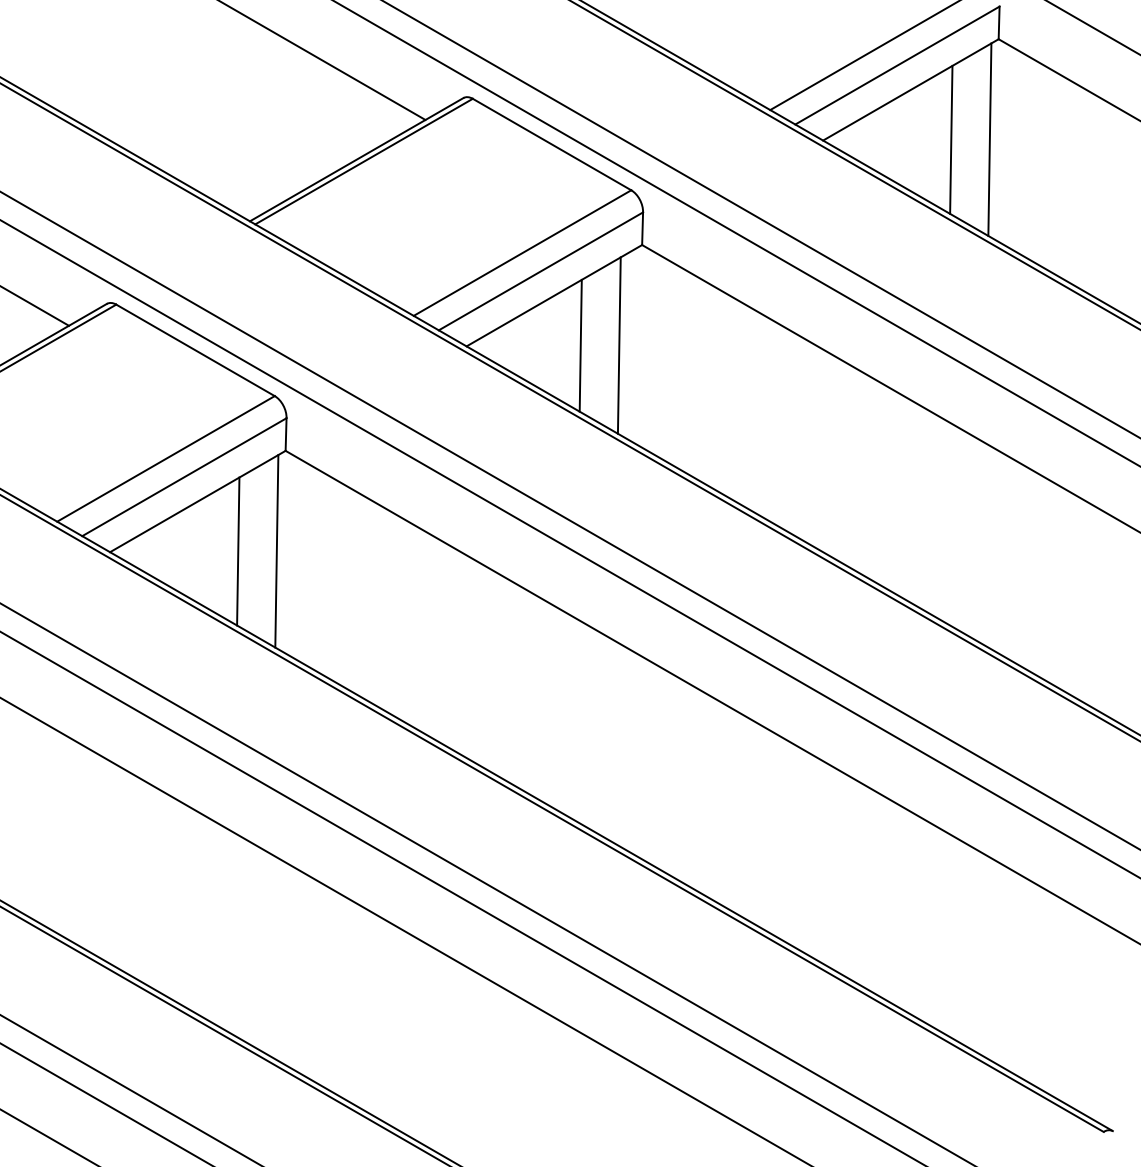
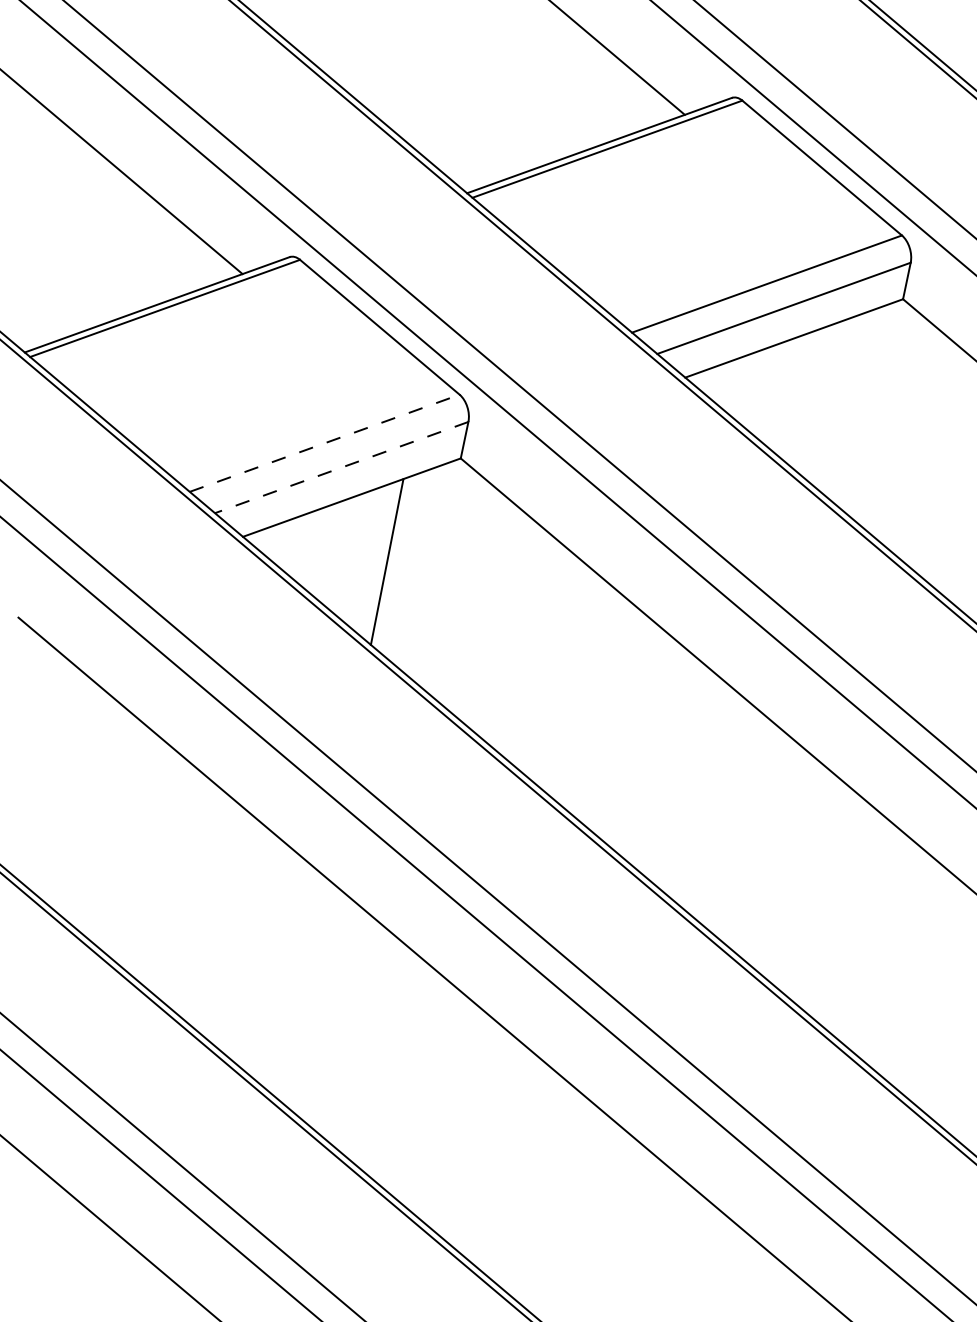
line: (580, 345) -> (813, 399), removed
line: (618, 345) -> (856, 407), removed
line: (166, 458) -> (325, 442), solid -> dashed
line: (184, 477) -> (341, 467), solid -> dashed
line: (276, 551) -> (430, 569), removed

